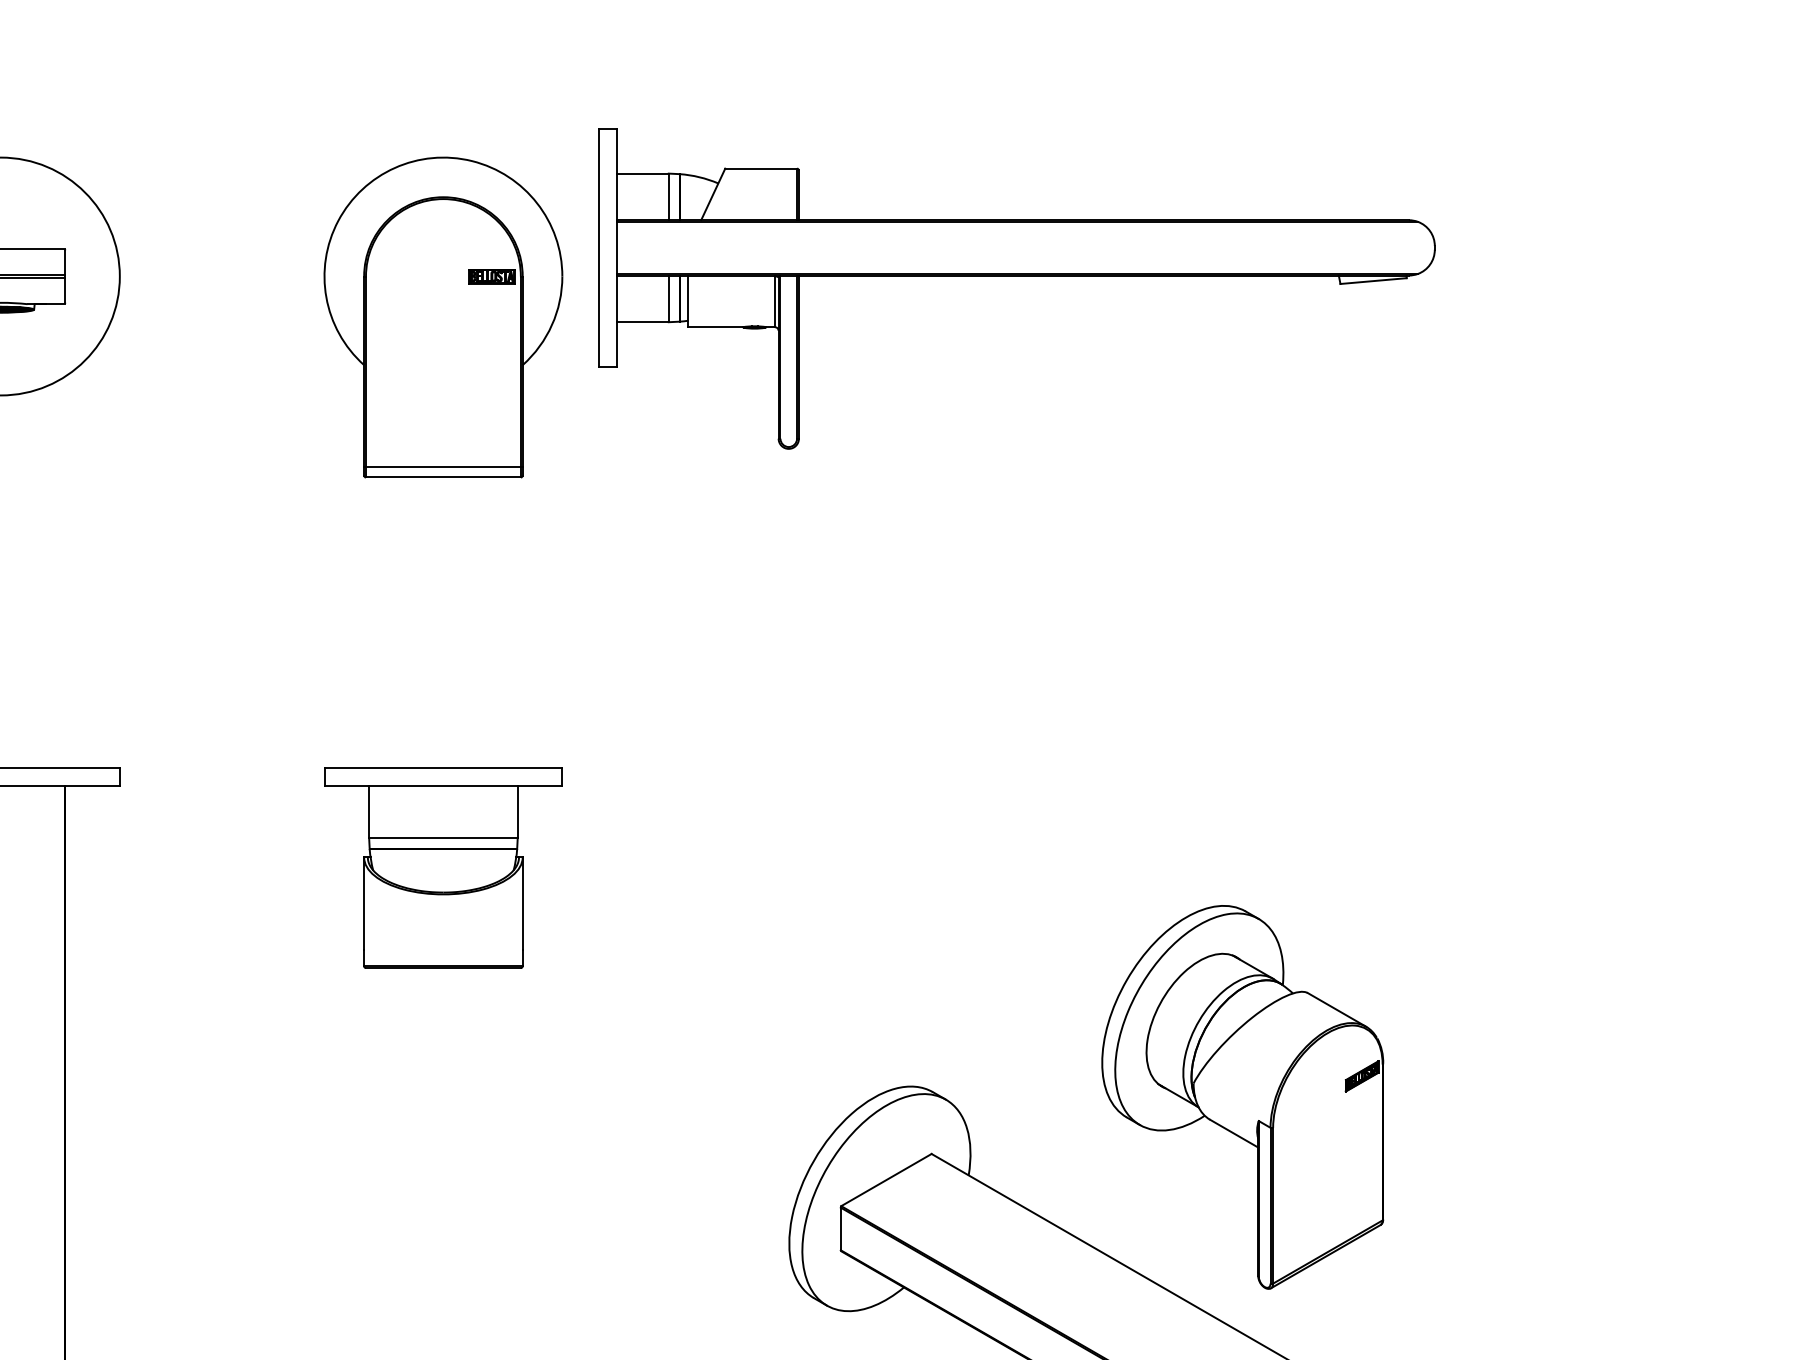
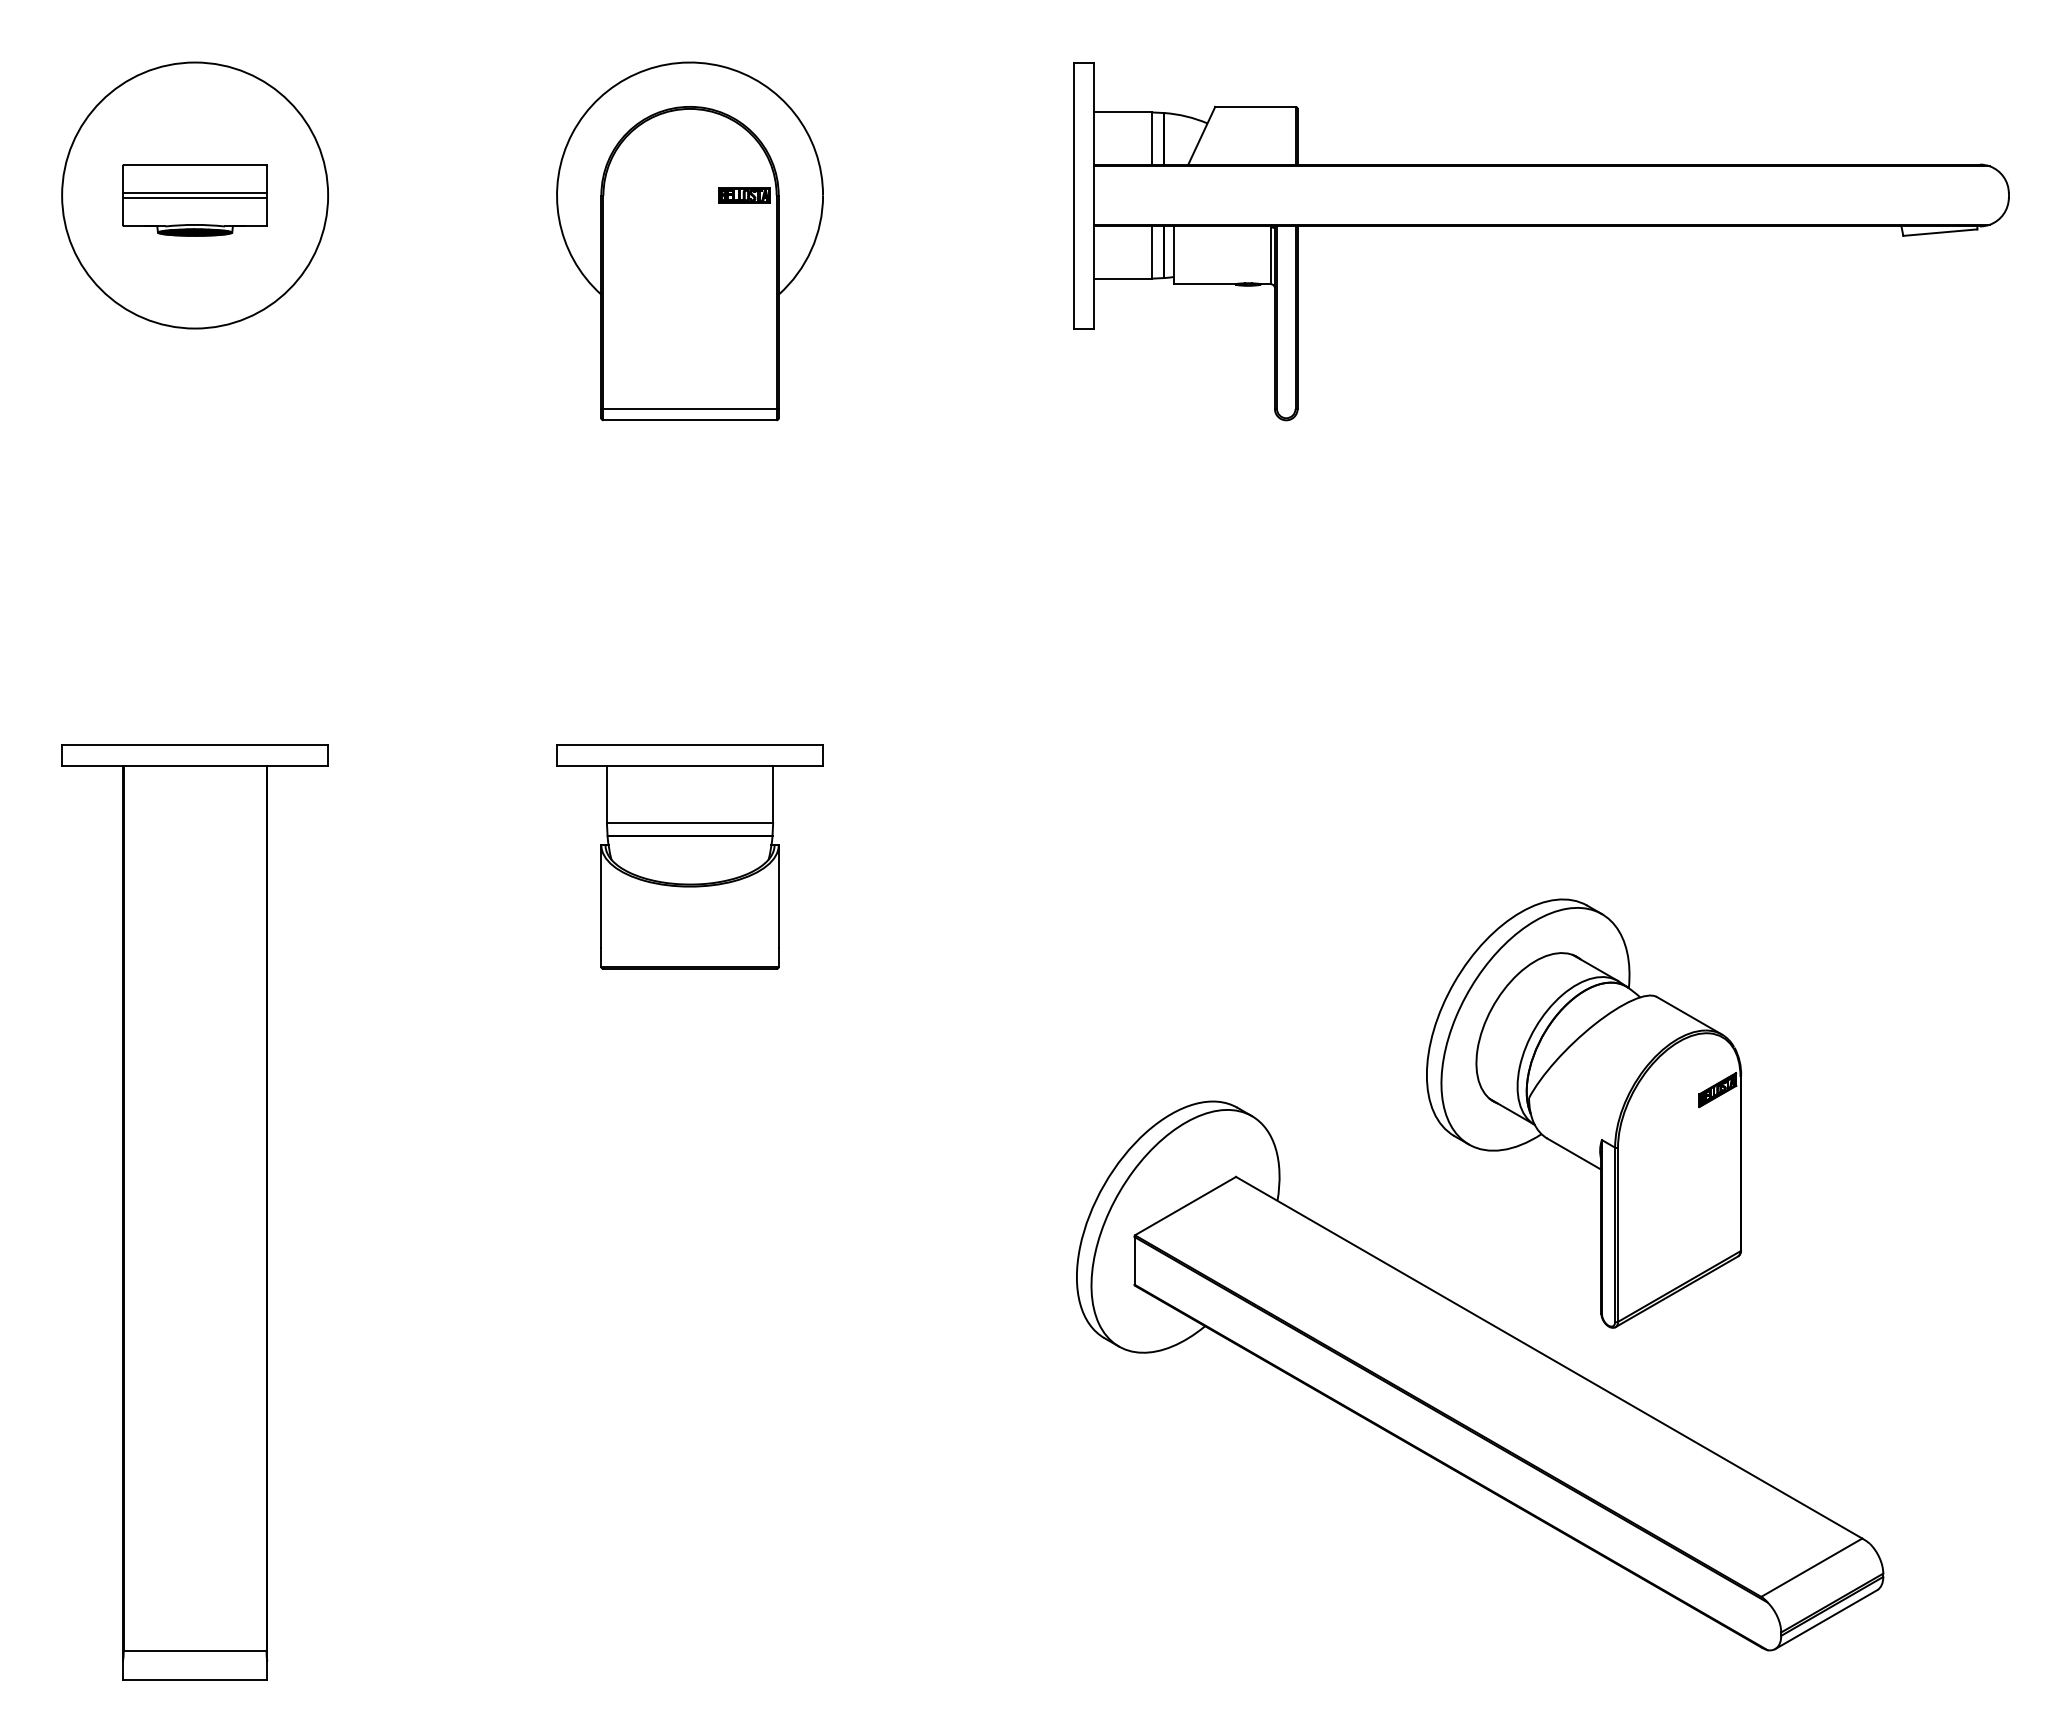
part: (1016, 275) -> (1541, 226), moved

